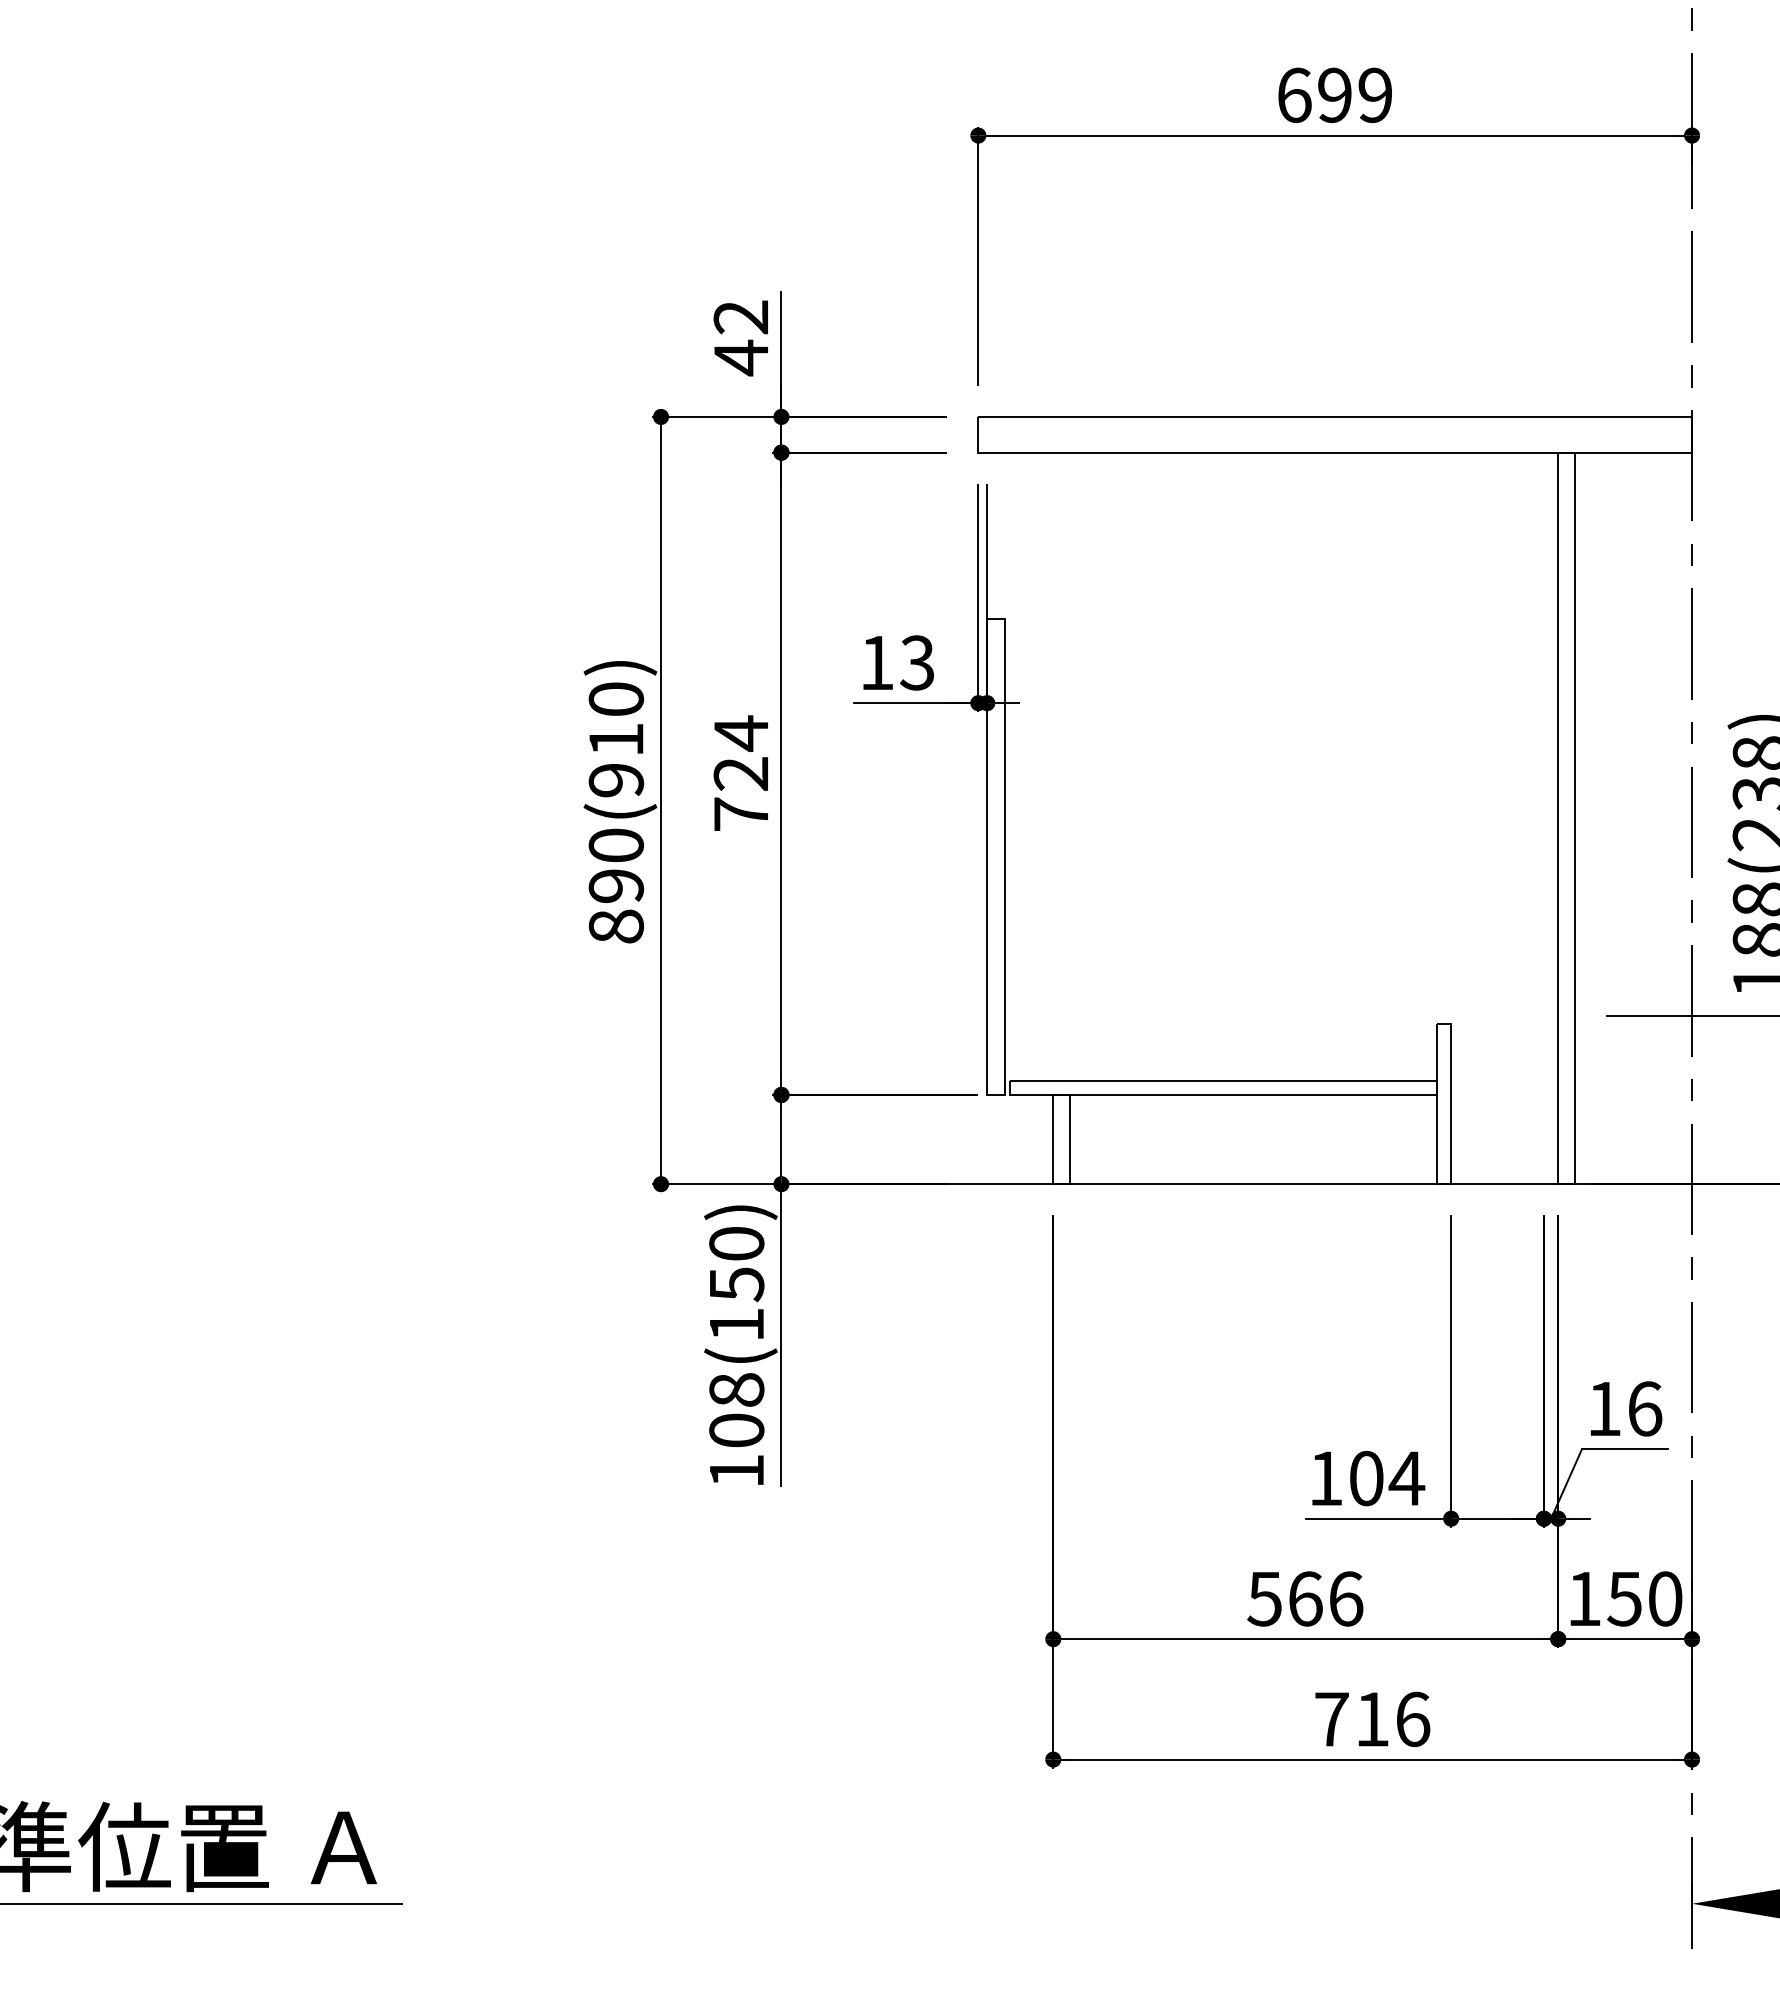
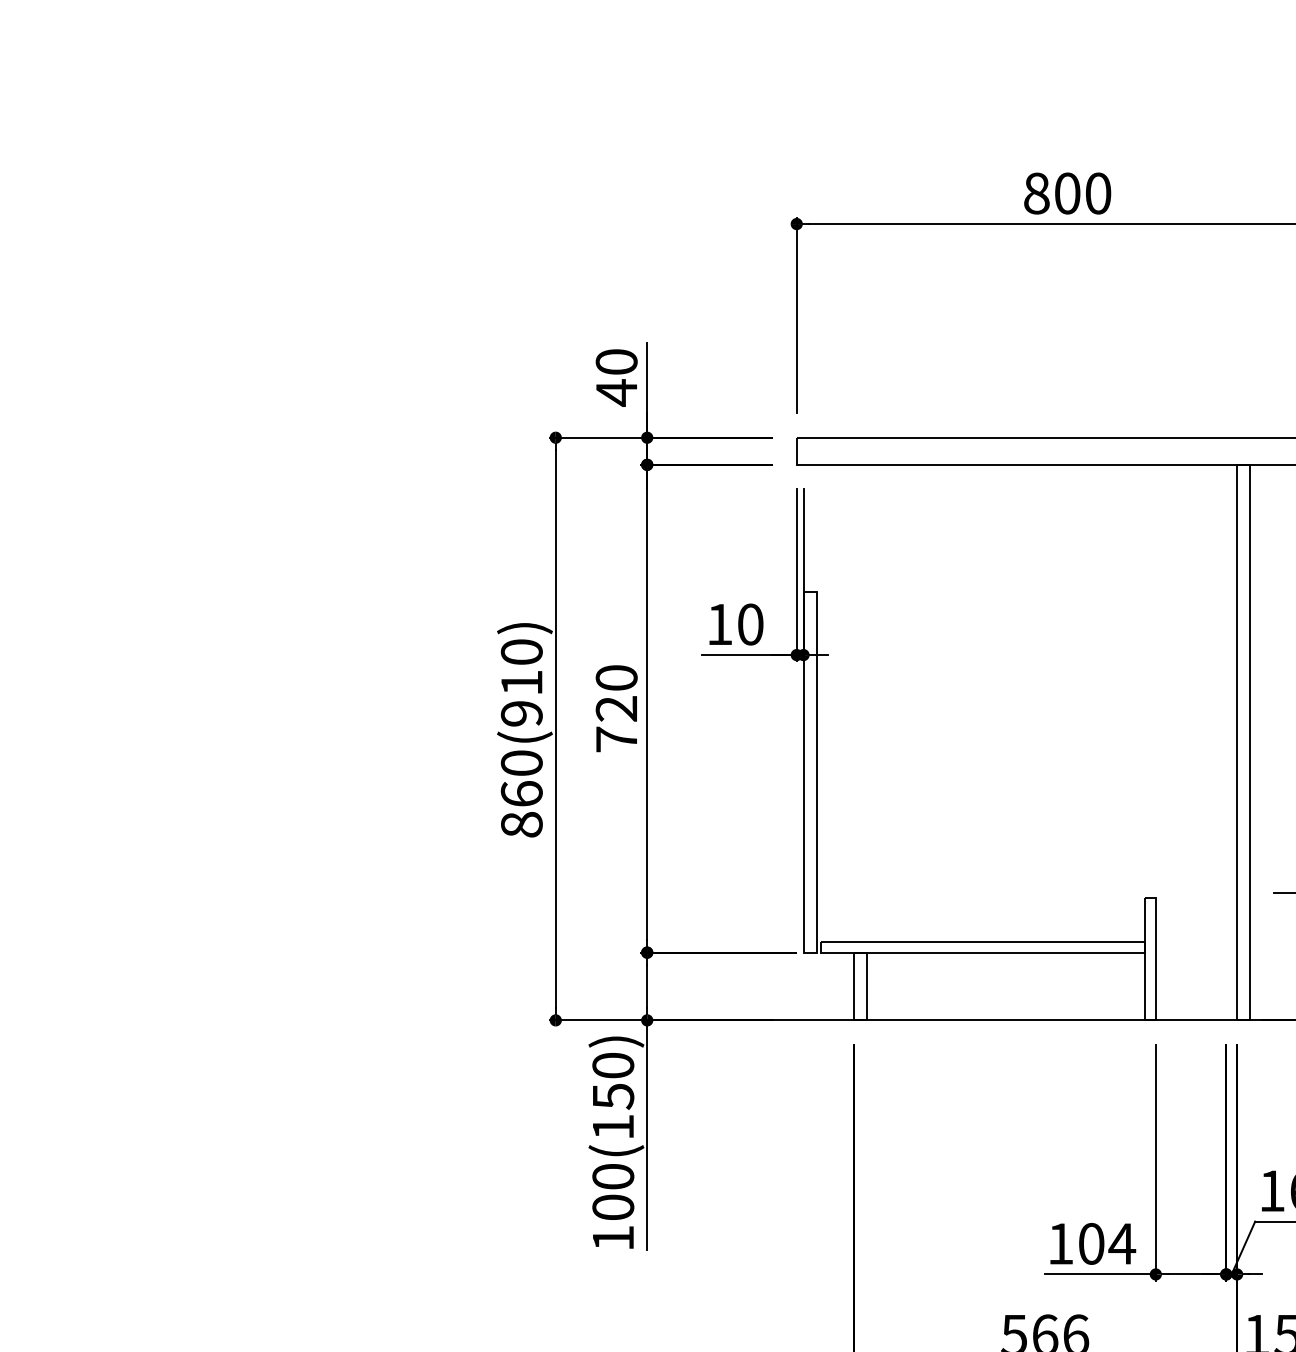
text: (1334, 95) -> (1067, 193), 699 -> 800
text: (740, 317) -> (616, 362), 42 -> 40
text: (917, 662) -> (750, 624), 13 -> 10
text: (740, 733) -> (616, 678), 724 -> 720
text: (616, 885) -> (521, 793), 890(910) -> 860(910)
text: (736, 1389) -> (613, 1176), 108(150) -> 100(150)

